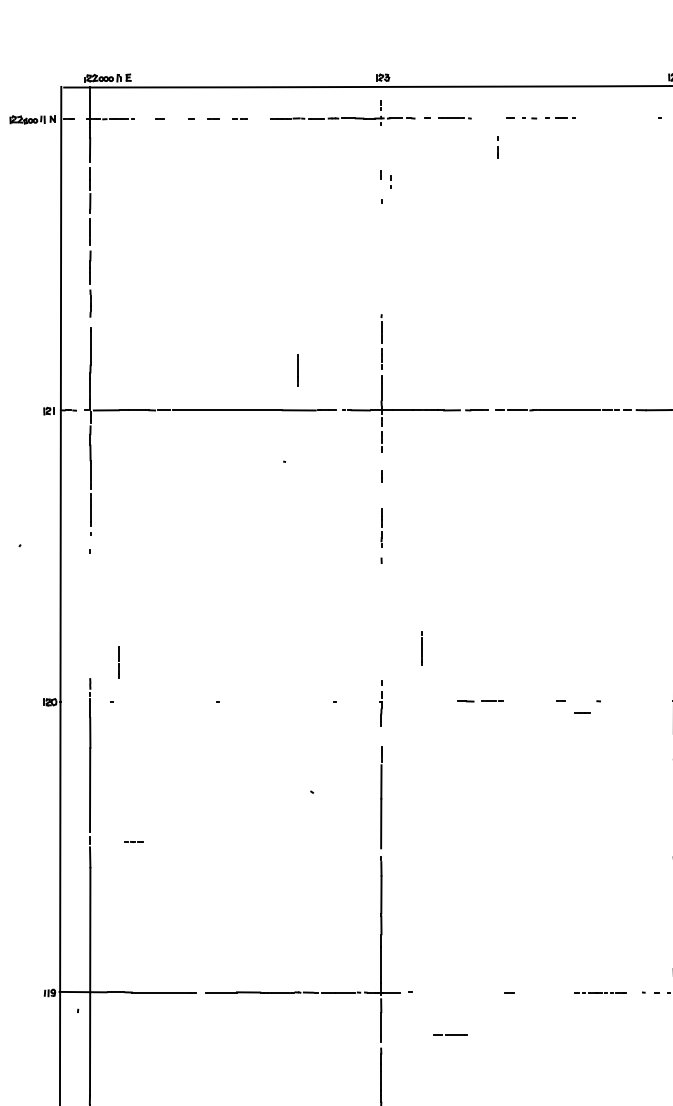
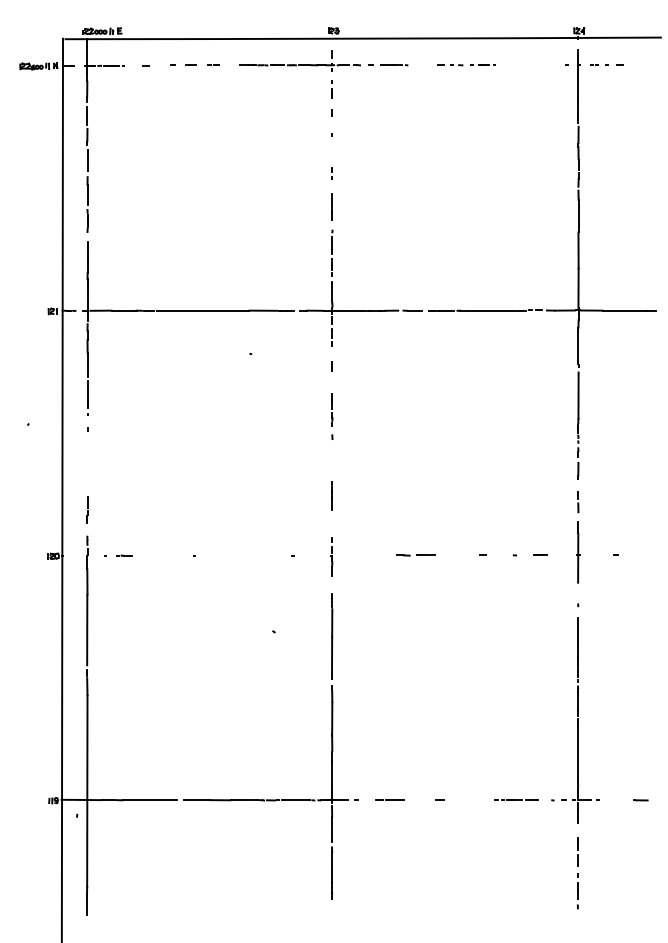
line: (497, 147) -> (331, 89), moved
line: (390, 180) -> (331, 172), moved
line: (297, 369) -> (331, 206), moved
line: (420, 647) -> (331, 495), moved
line: (118, 661) -> (87, 508), moved
line: (582, 712) -> (540, 554), moved
line: (134, 841) -> (124, 555), moved
line: (449, 1034) -> (389, 799), moved

